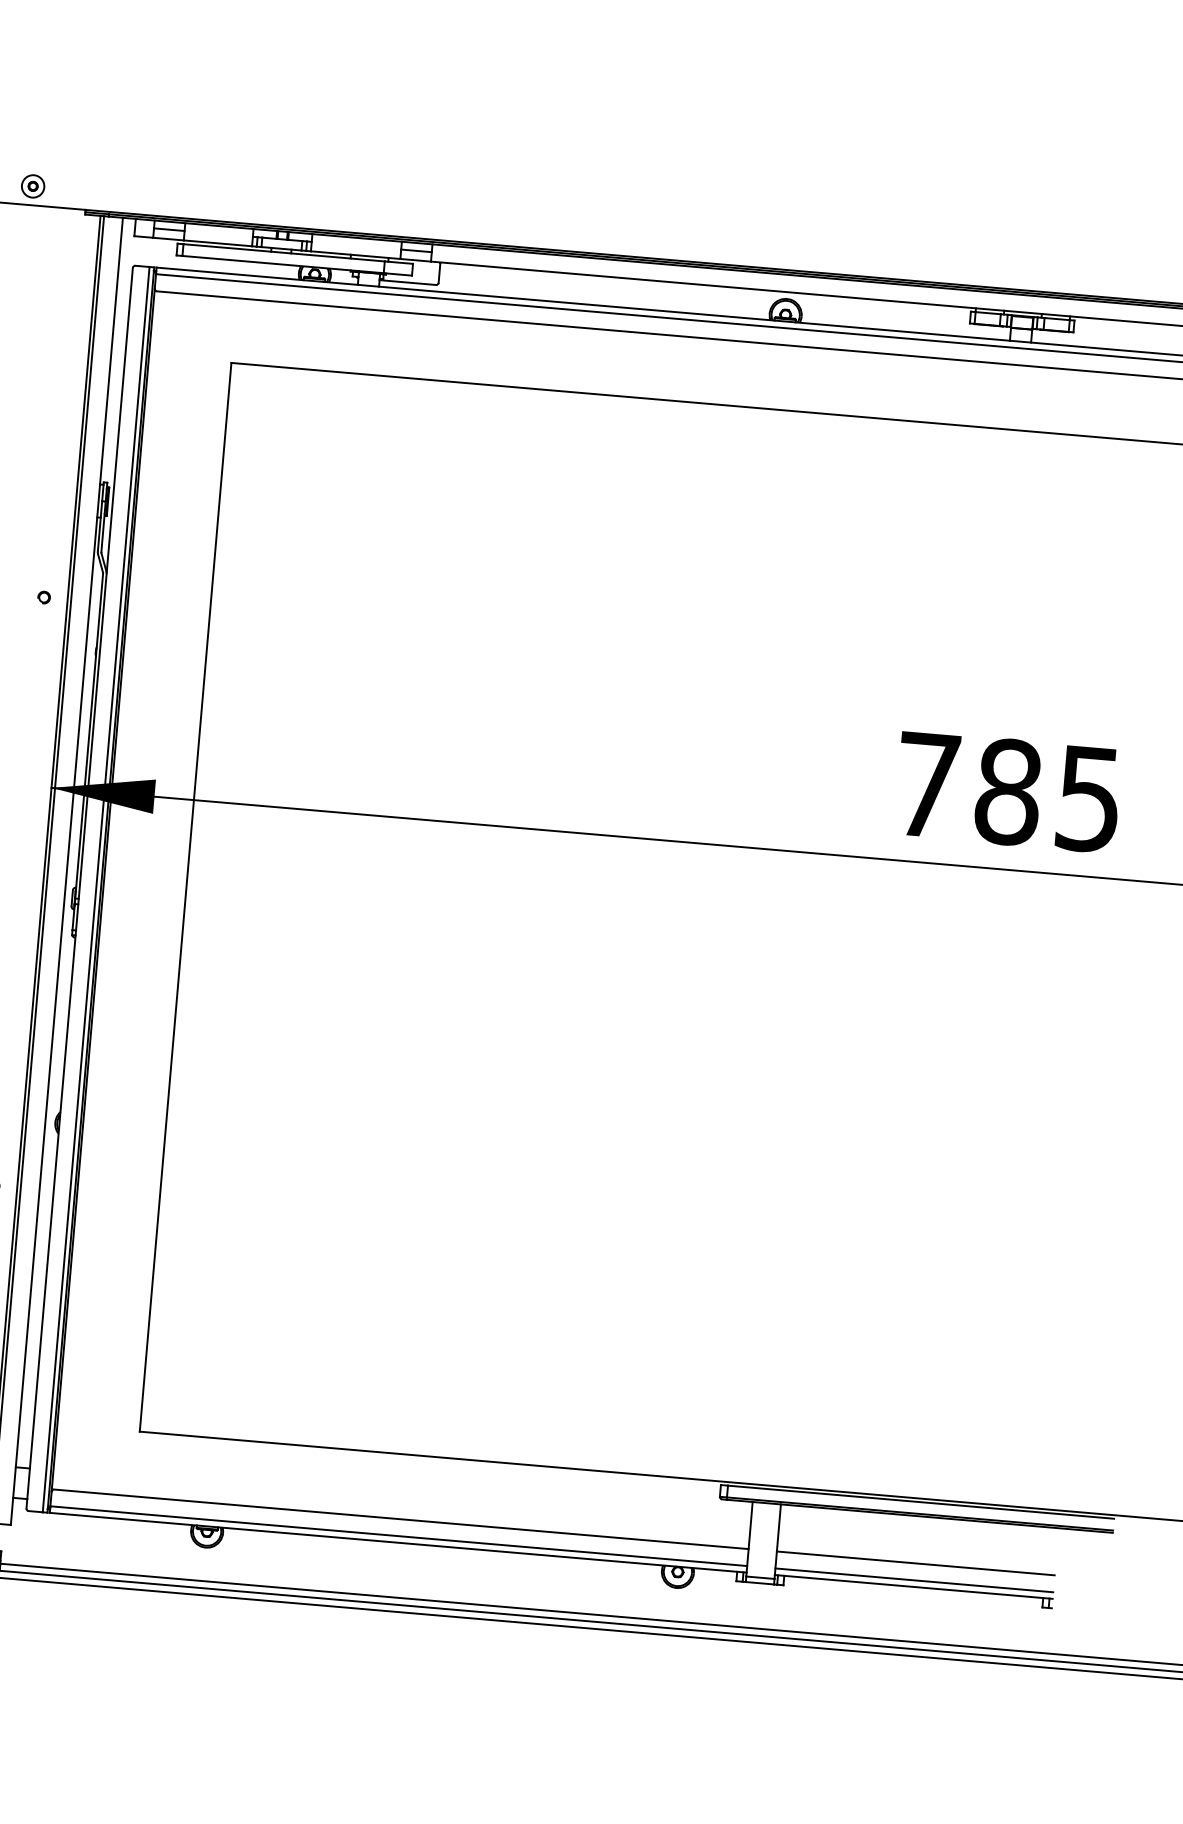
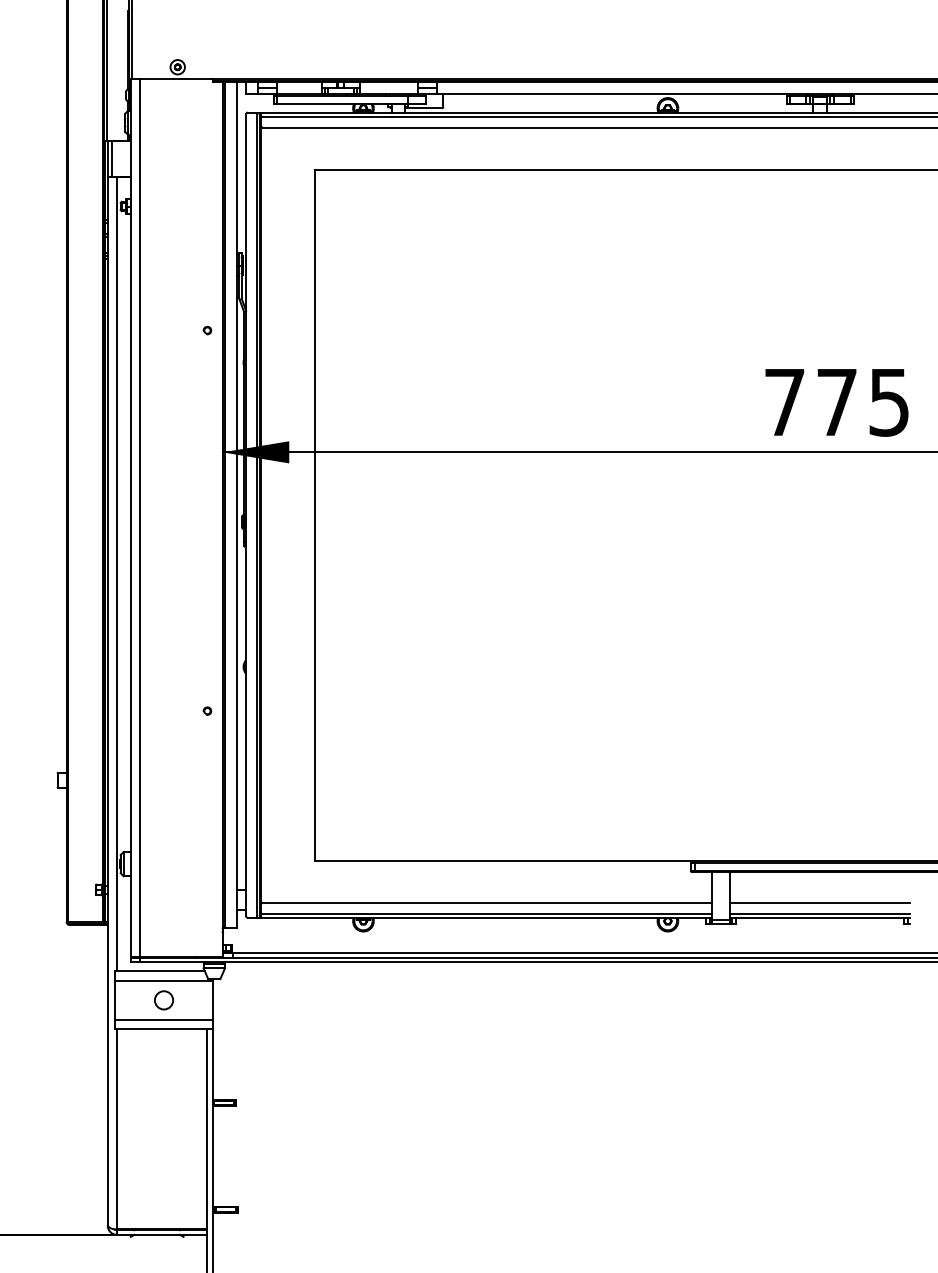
text: (1007, 790) -> (836, 401), 785 -> 775

